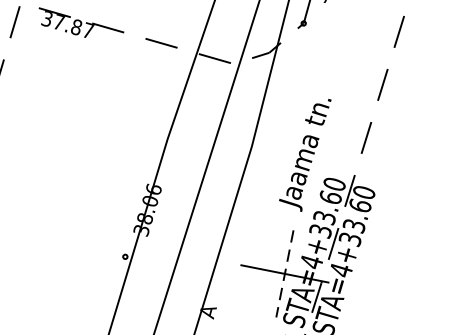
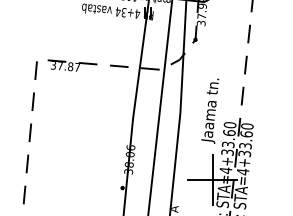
line: (284, 274) -> (212, 180), dashed -> solid

